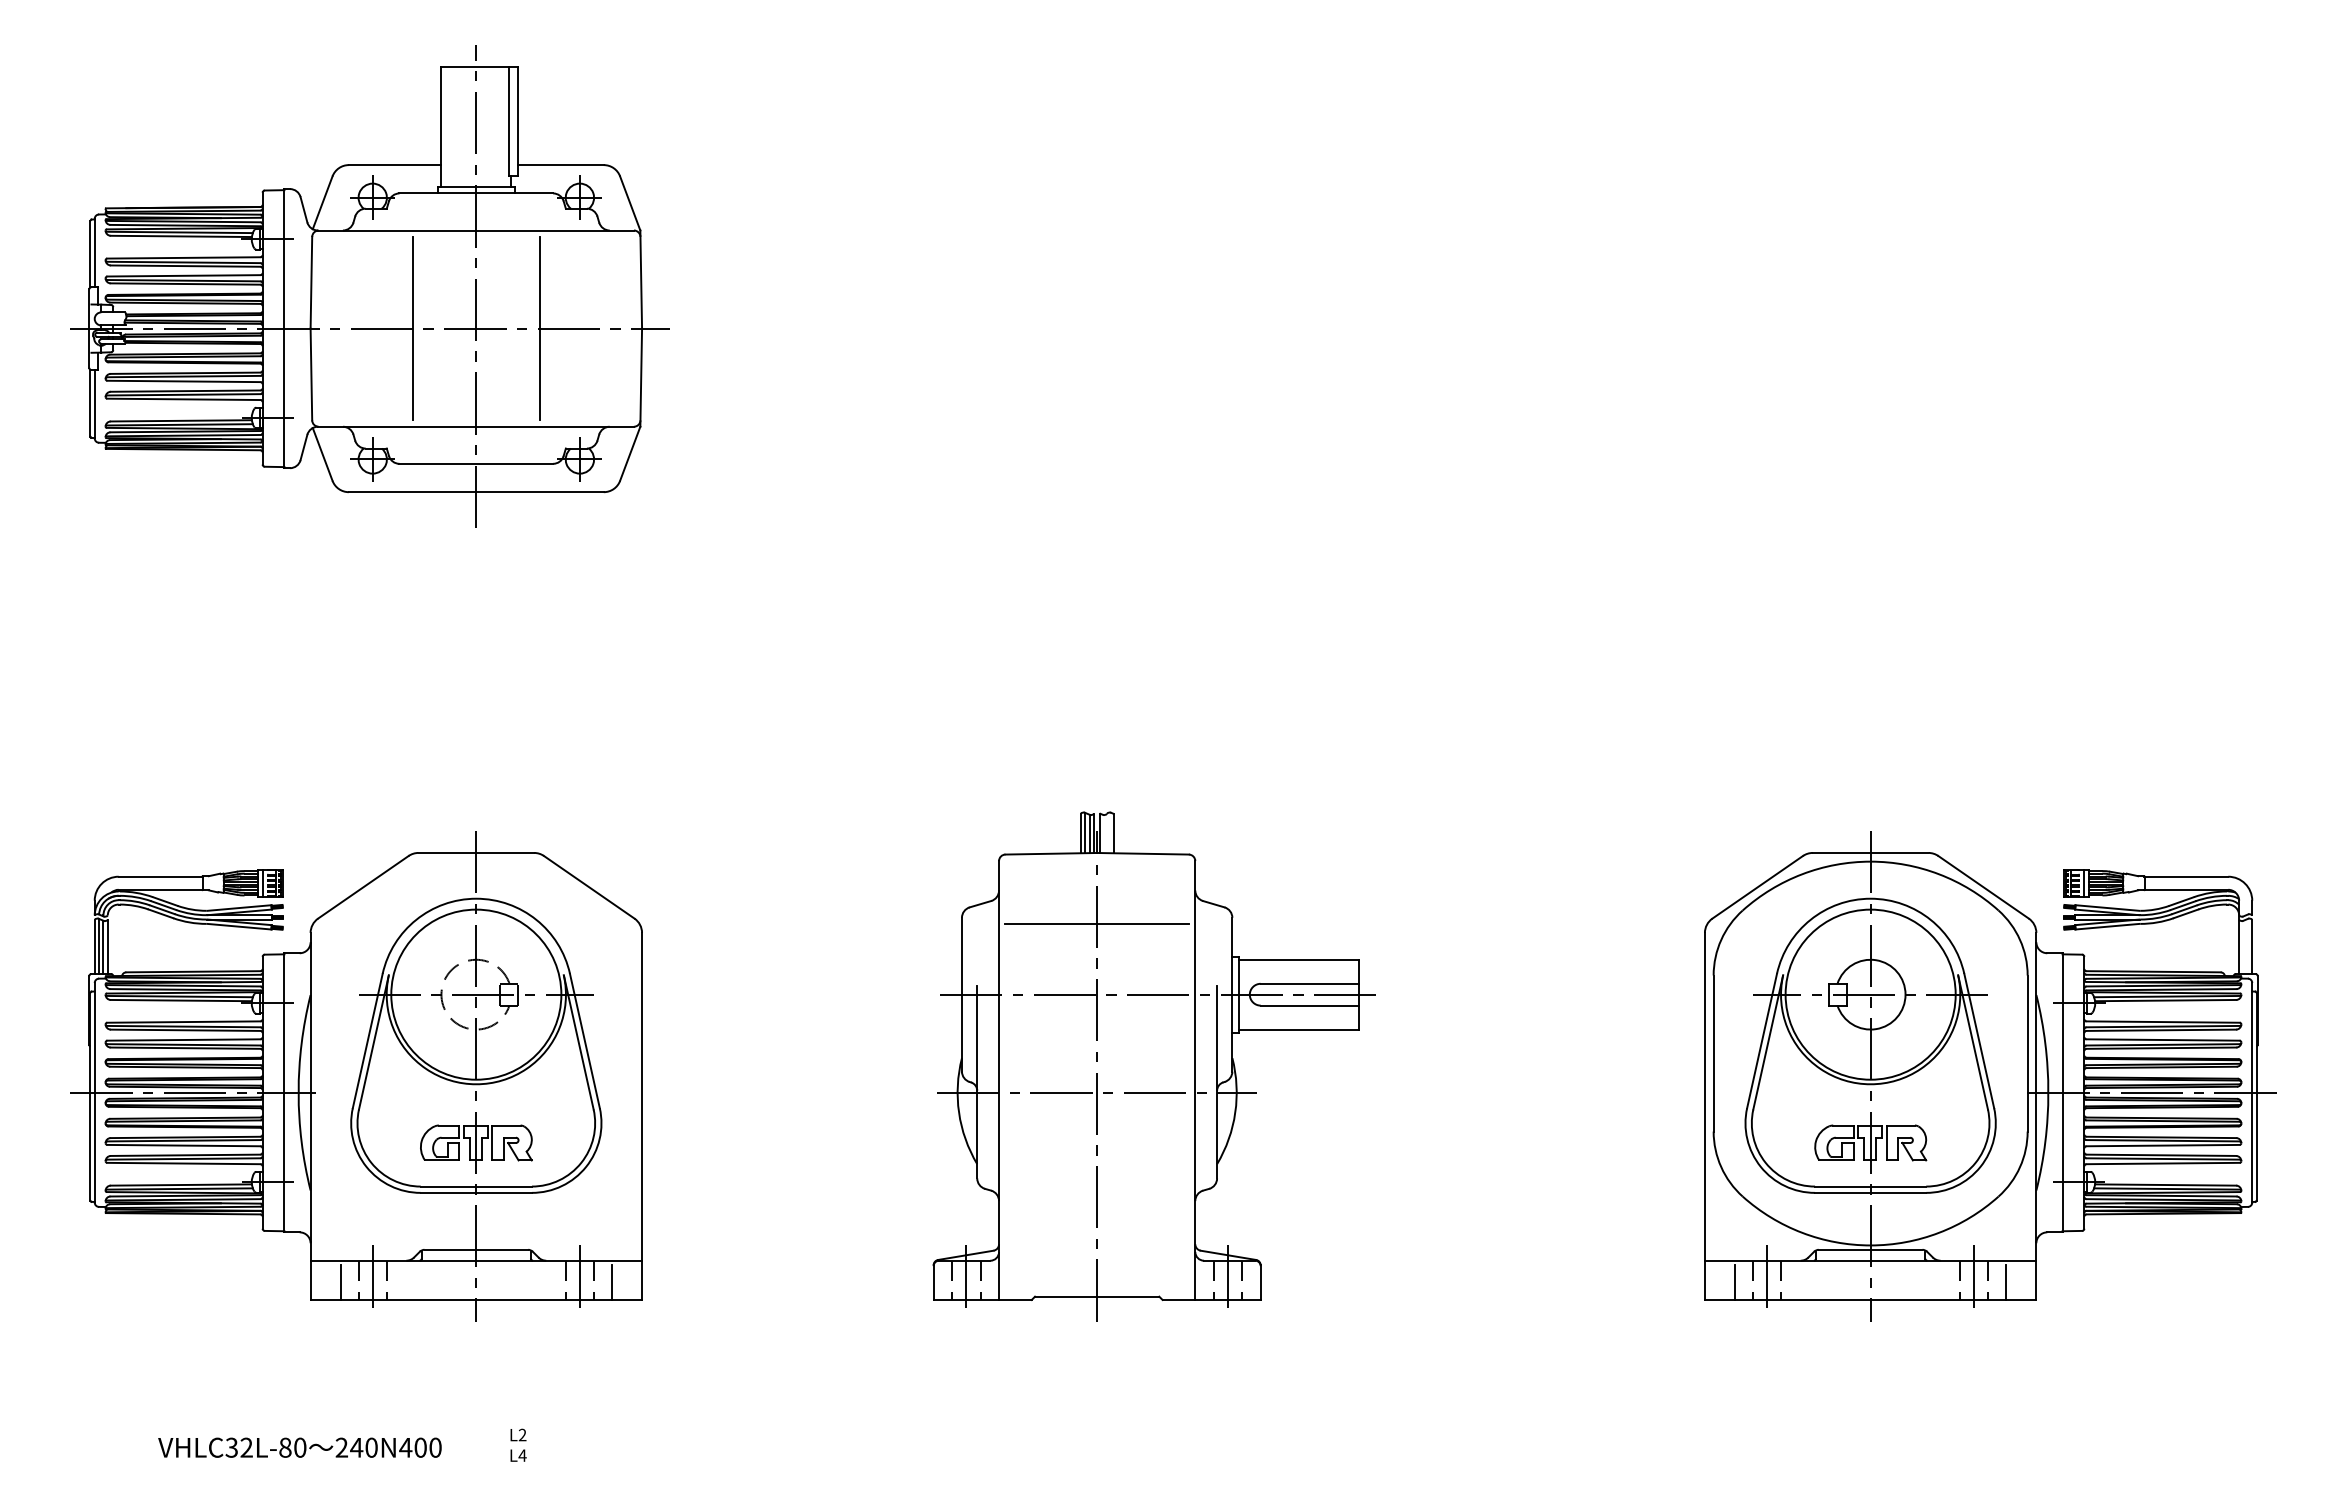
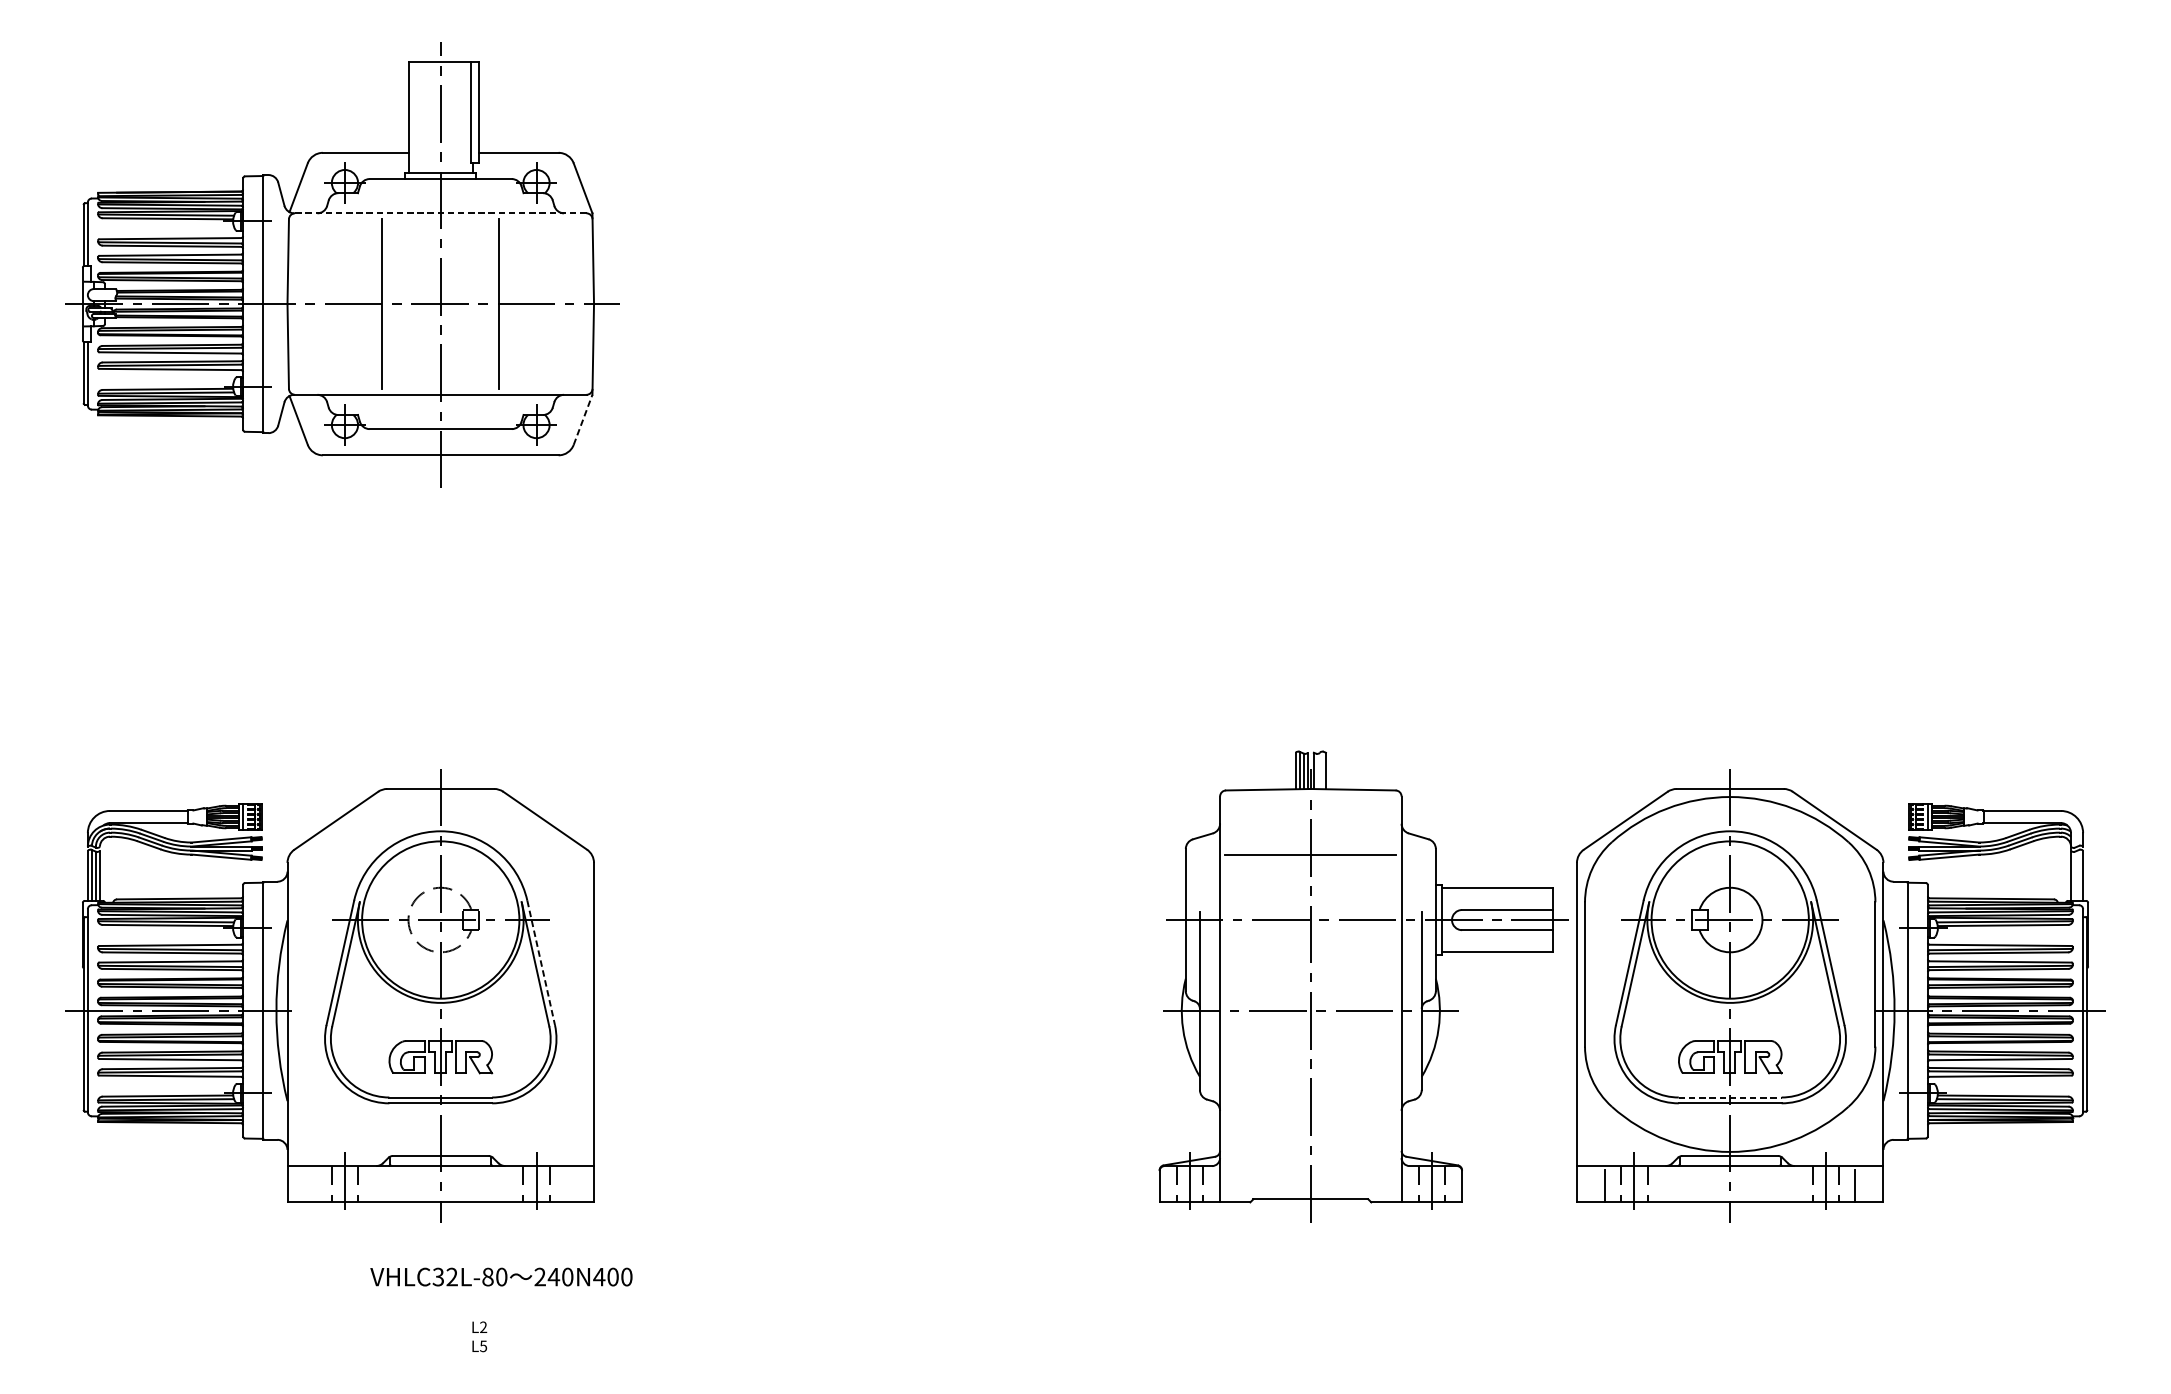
line: (475, 230) -> (439, 213), solid -> dashed
line: (630, 453) -> (583, 419), solid -> dashed
line: (584, 1041) -> (540, 963), solid -> dashed
part: (1153, 1066) -> (1362, 986), moved
line: (1870, 1186) -> (1730, 1097), solid -> dashed
line: (341, 1282) -> (316, 1186), removed
line: (611, 1282) -> (565, 1186), removed
text: (299, 1447) -> (501, 1276), moved
text: (522, 1455) -> (483, 1346), L4 -> L5

